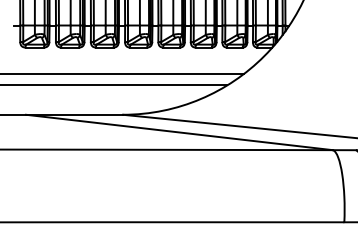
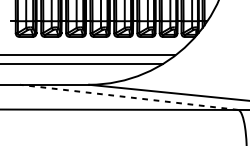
line: (179, 132) -> (129, 97), solid -> dashed

